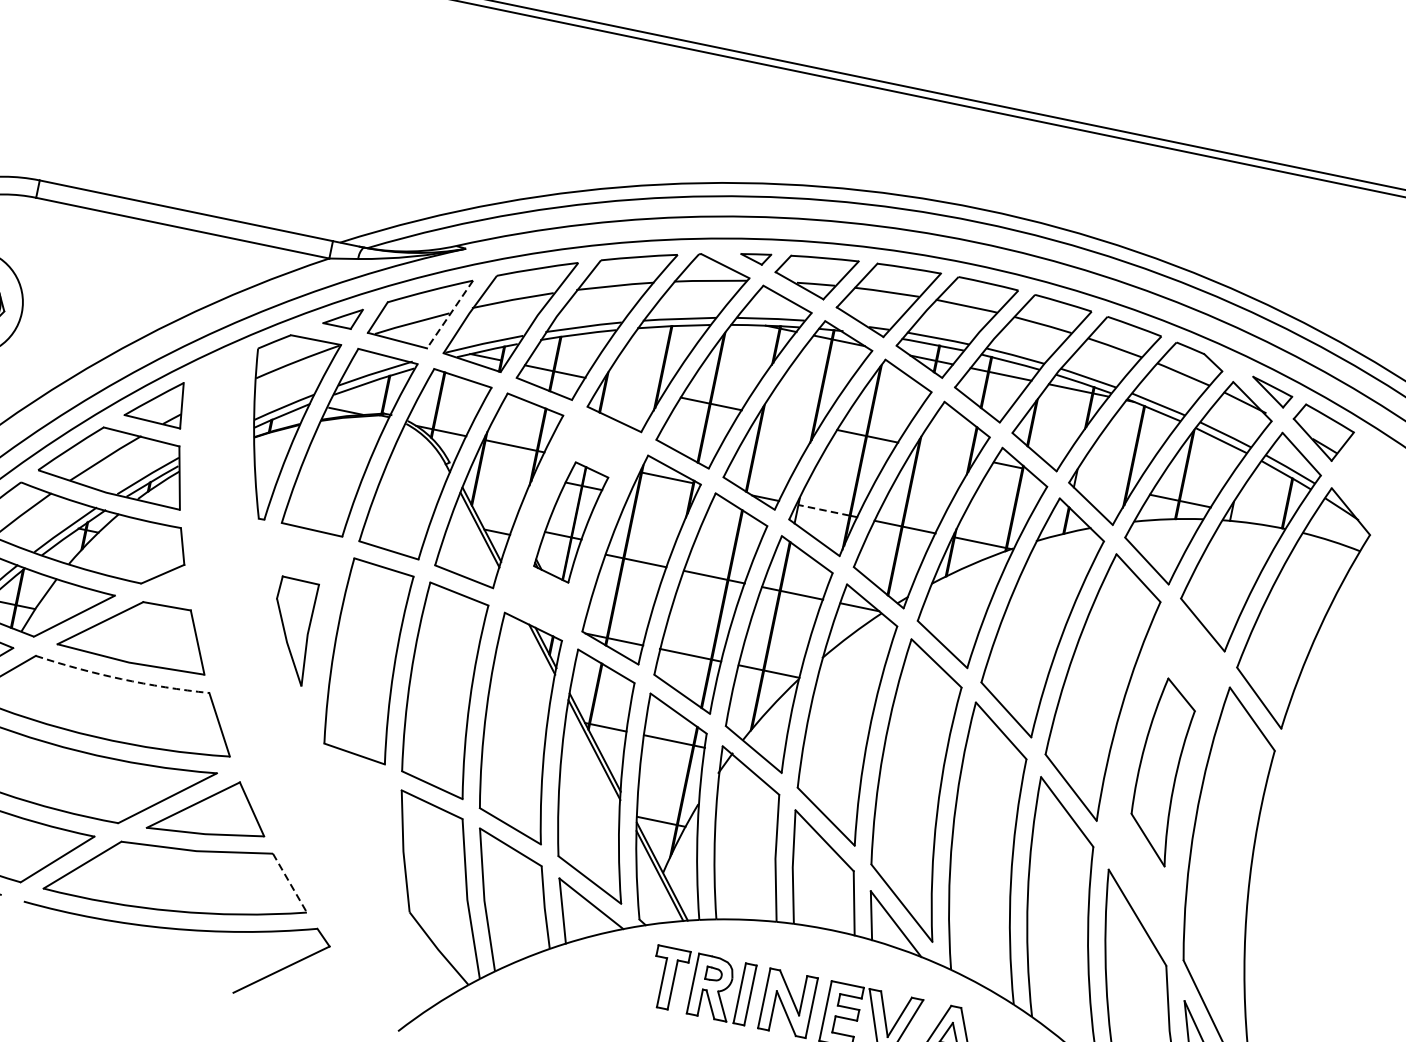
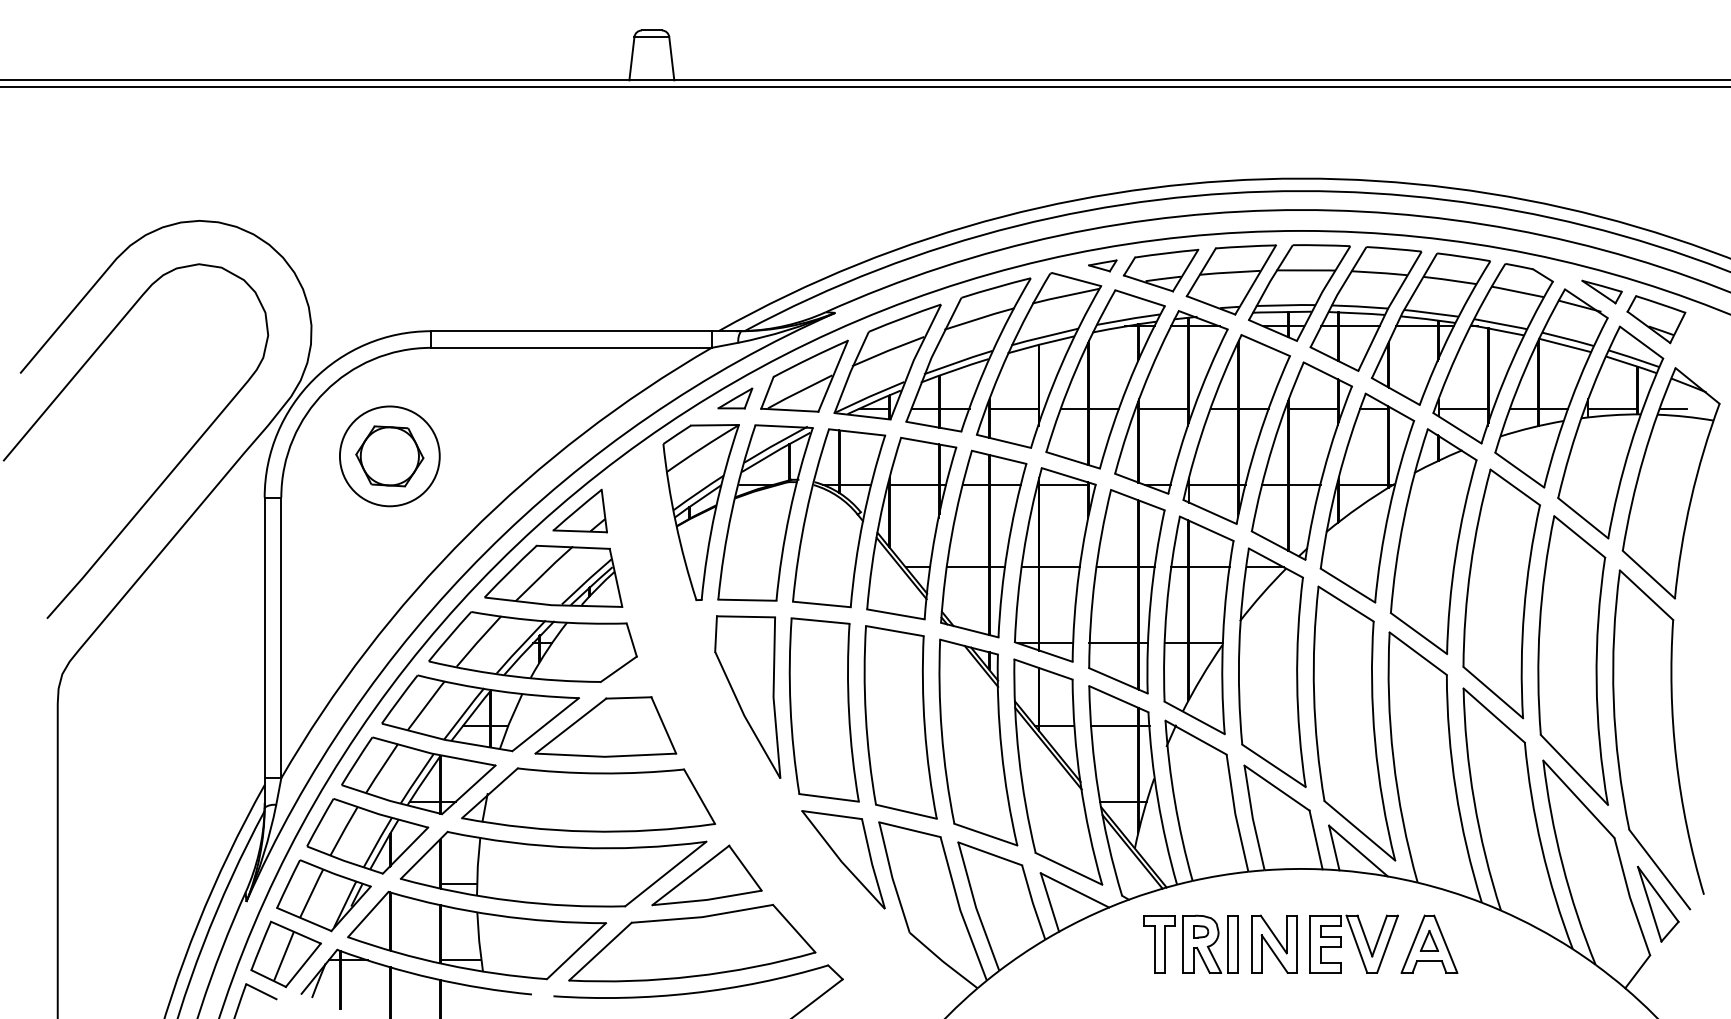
line: (449, 314) -> (832, 376), dashed -> solid
line: (631, 387) -> (1013, 408), added
line: (788, 419) -> (1163, 408), added
line: (943, 451) -> (1312, 408), added
line: (1100, 484) -> (1462, 408), added
line: (823, 509) -> (1213, 484), dashed -> solid
line: (1257, 516) -> (1612, 408), added
part: (570, 521) -> (983, 543), size x1.67
line: (1320, 529) -> (1673, 408), added
part: (291, 630) -> (747, 696), size x1.67
arc: (121, 679) -> (600, 773), dashed -> solid
part: (1160, 771) -> (1572, 660), size x1.67
part: (356, 821) -> (843, 859), added
line: (290, 882) -> (794, 928), dashed -> solid

